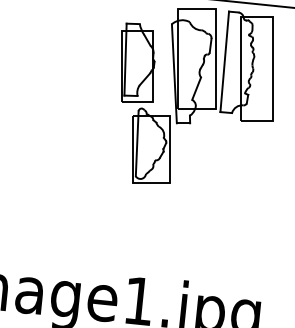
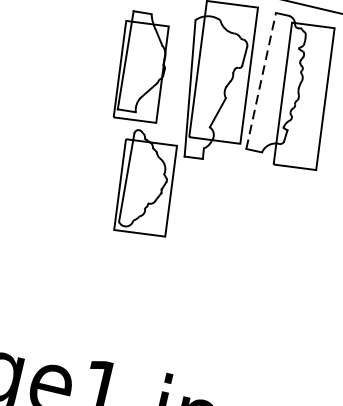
line: (224, 61) -> (260, 80), solid -> dashed

